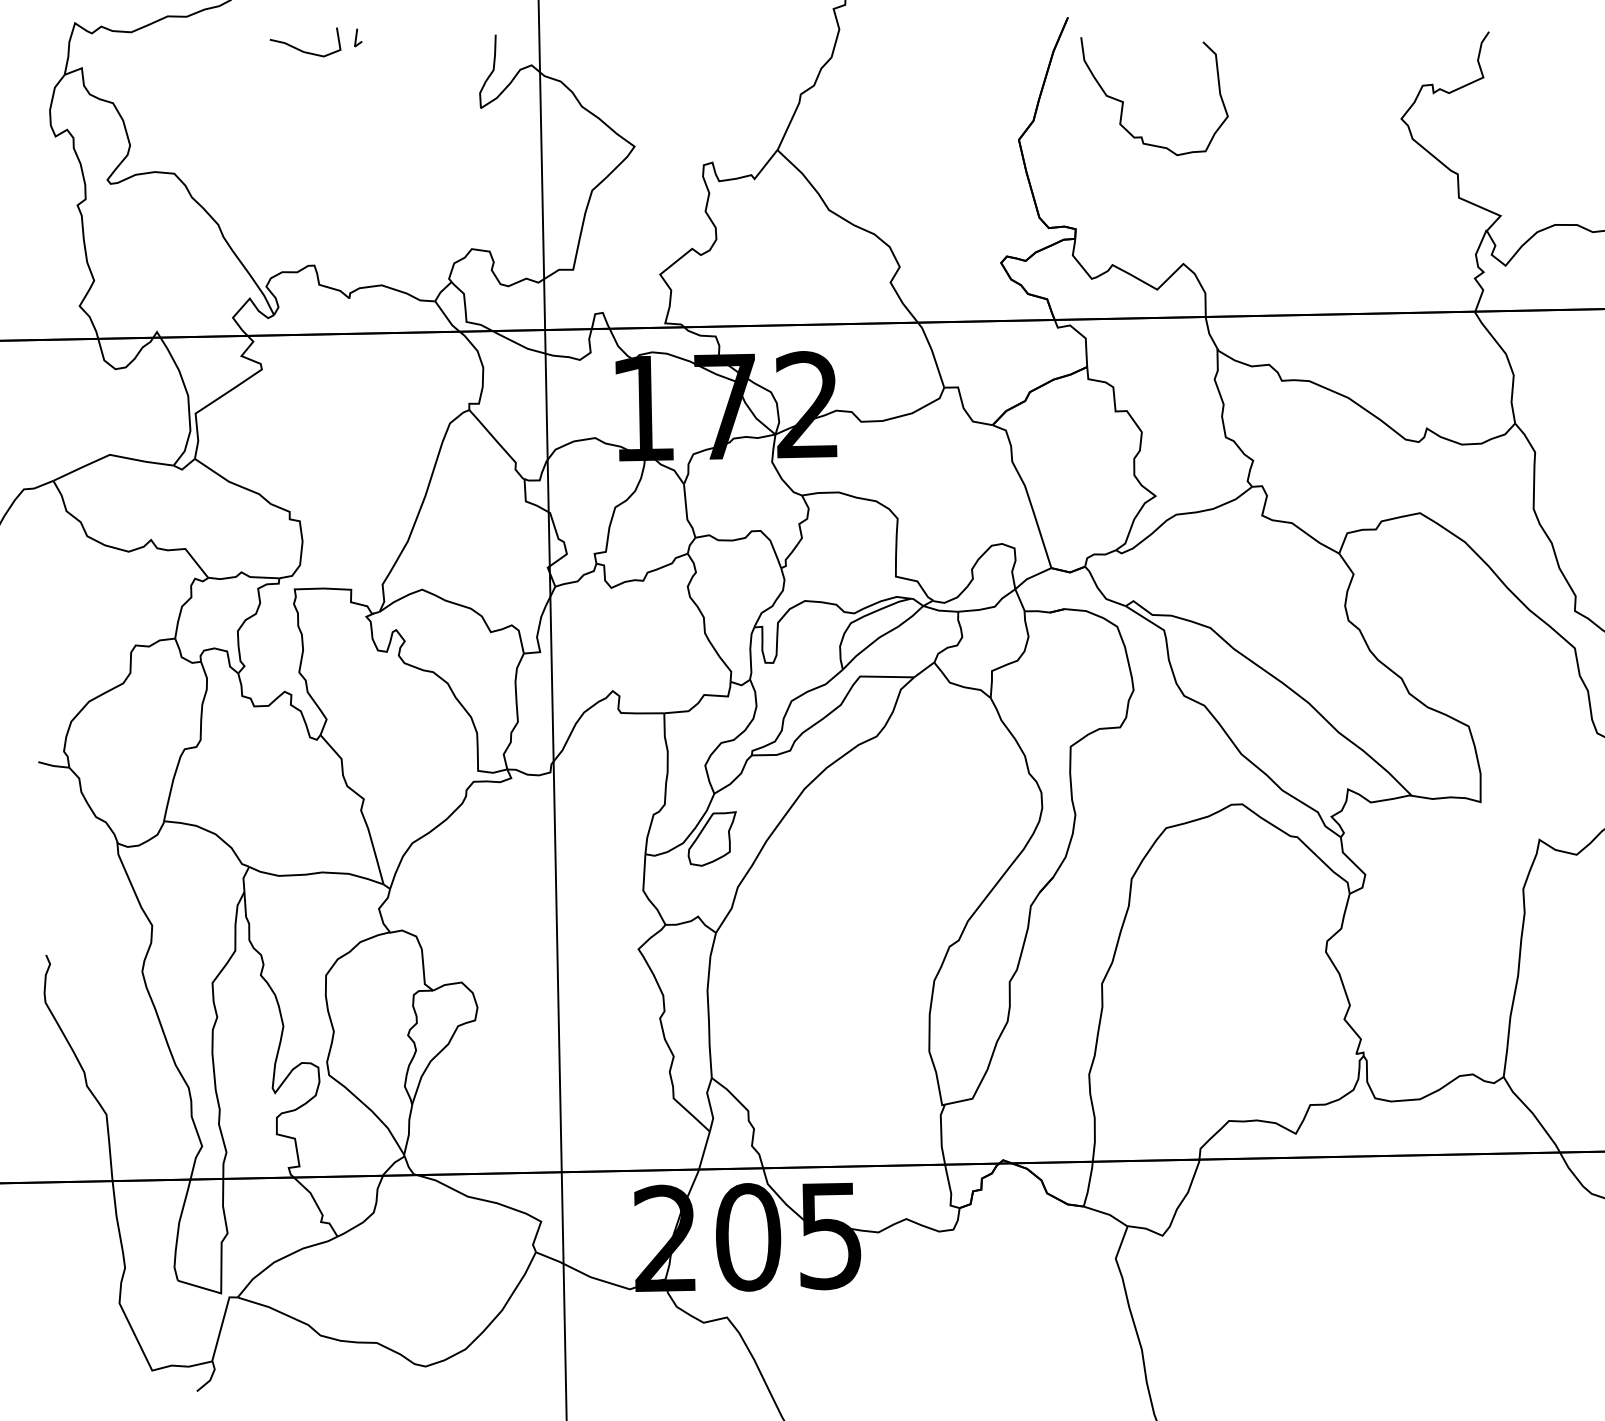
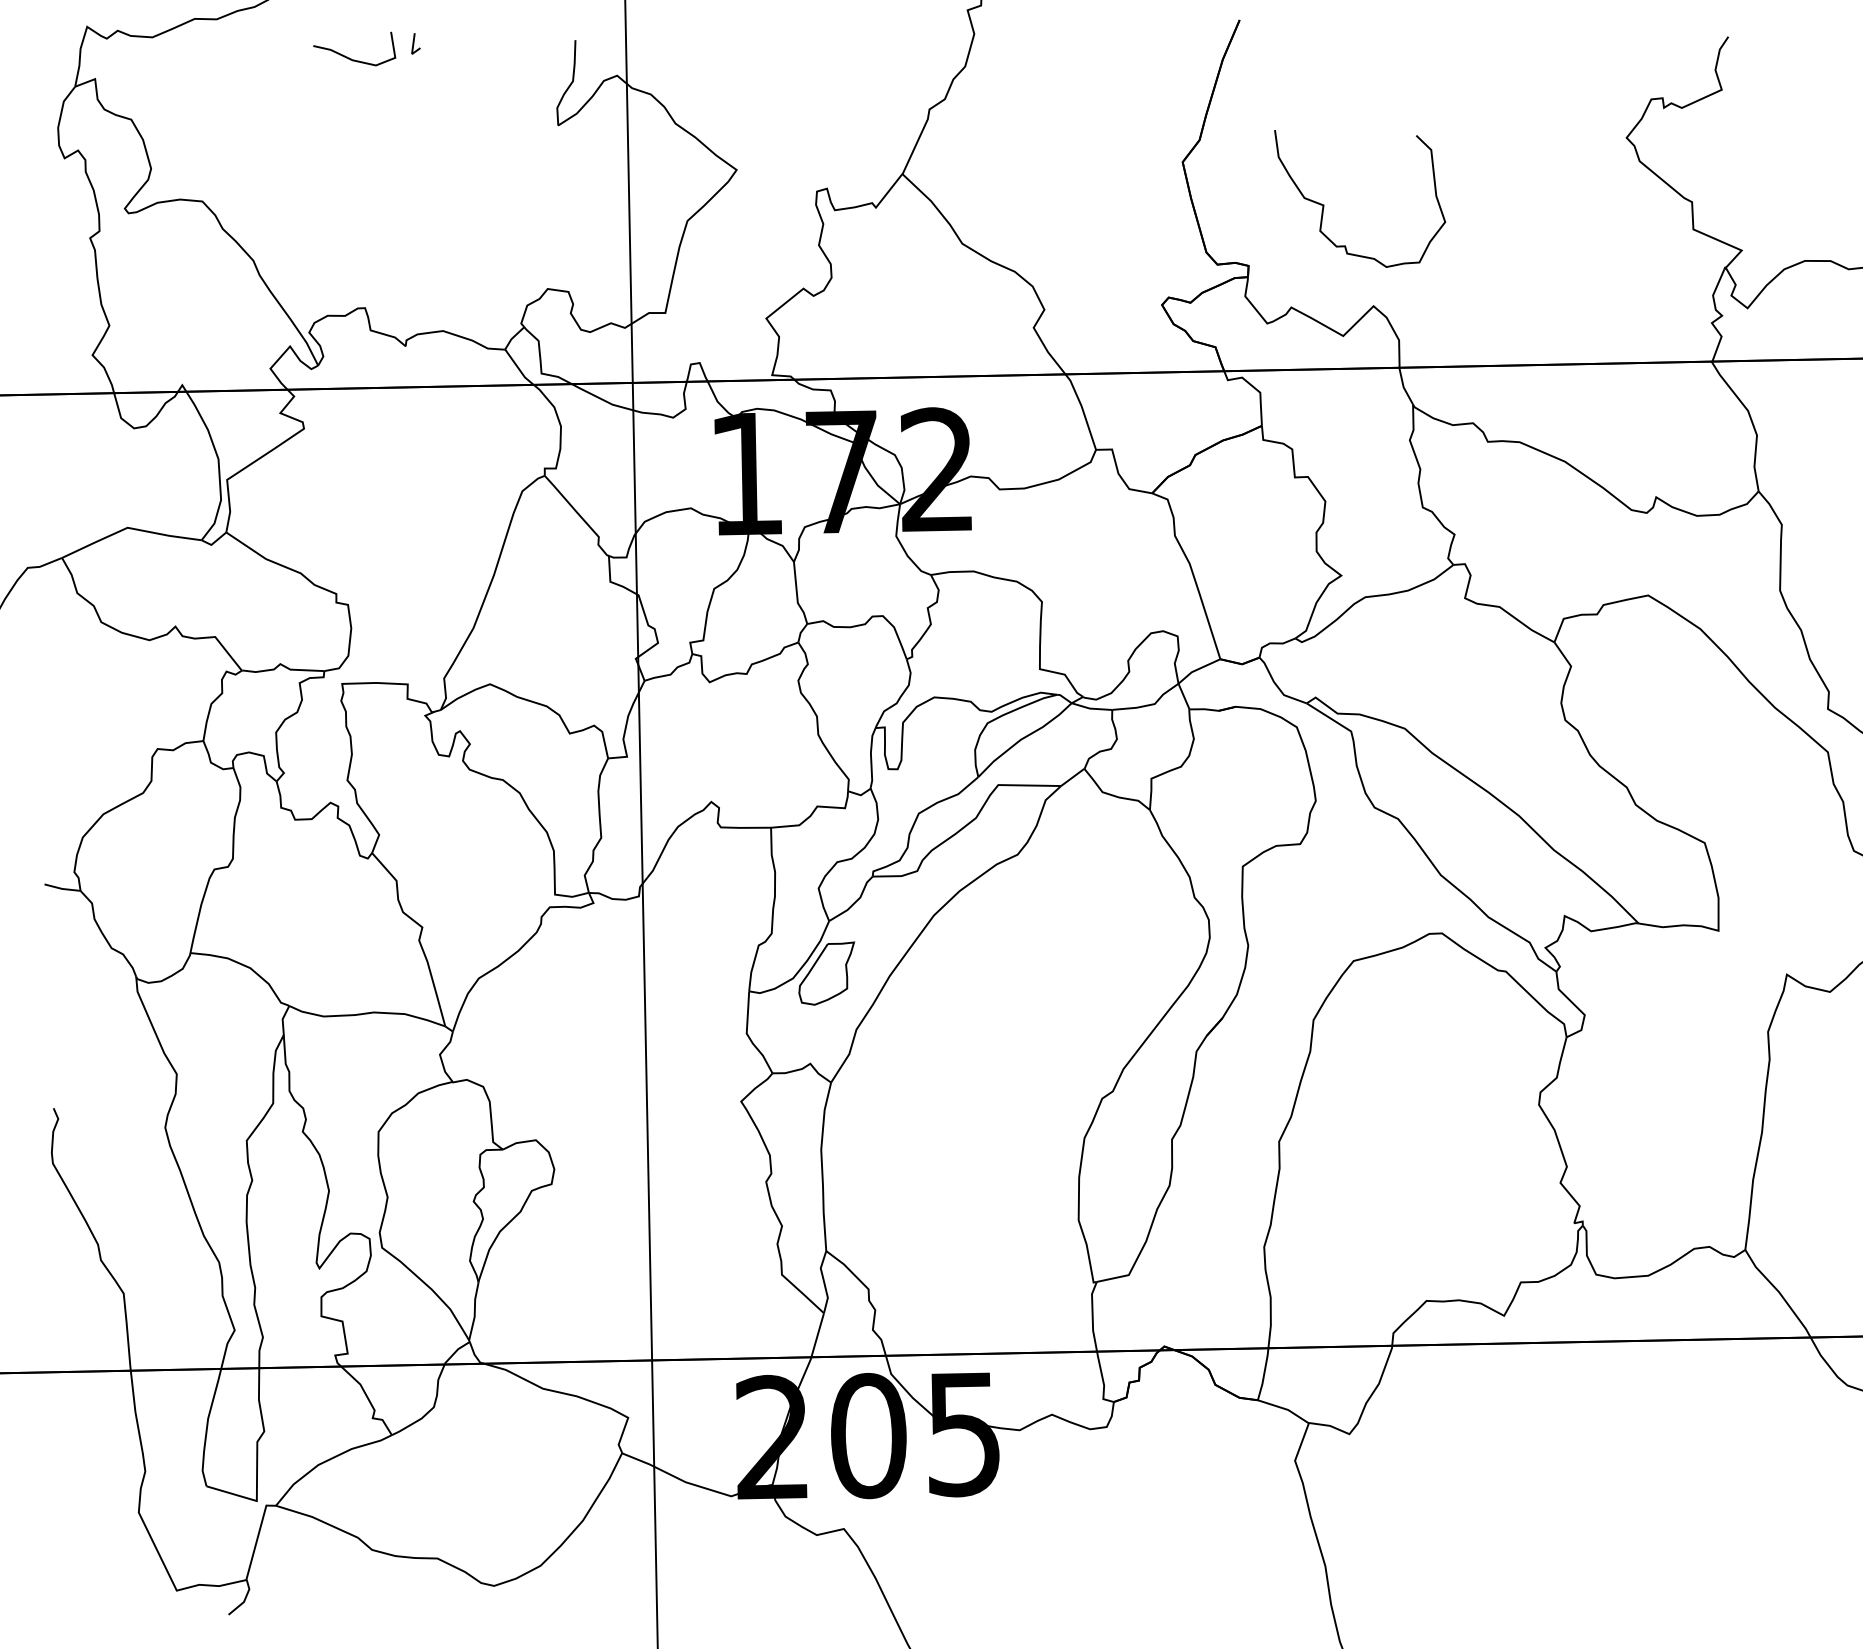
curve: (1123, 101) -> (1324, 204), moved

